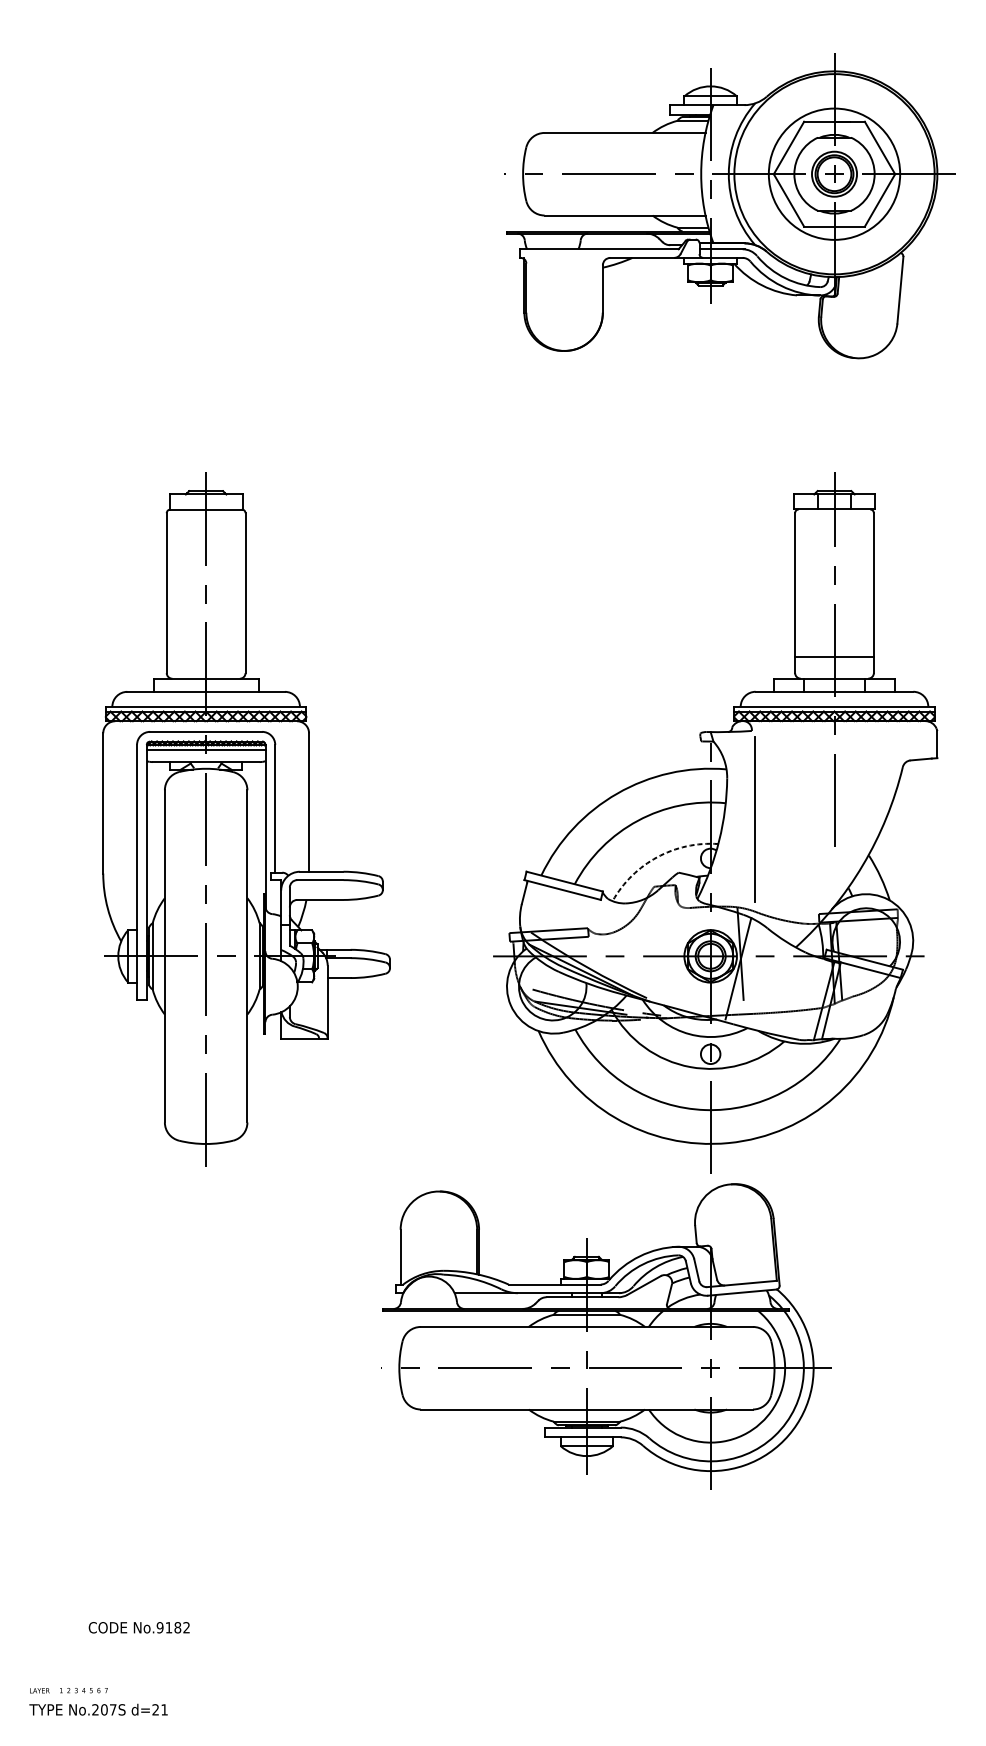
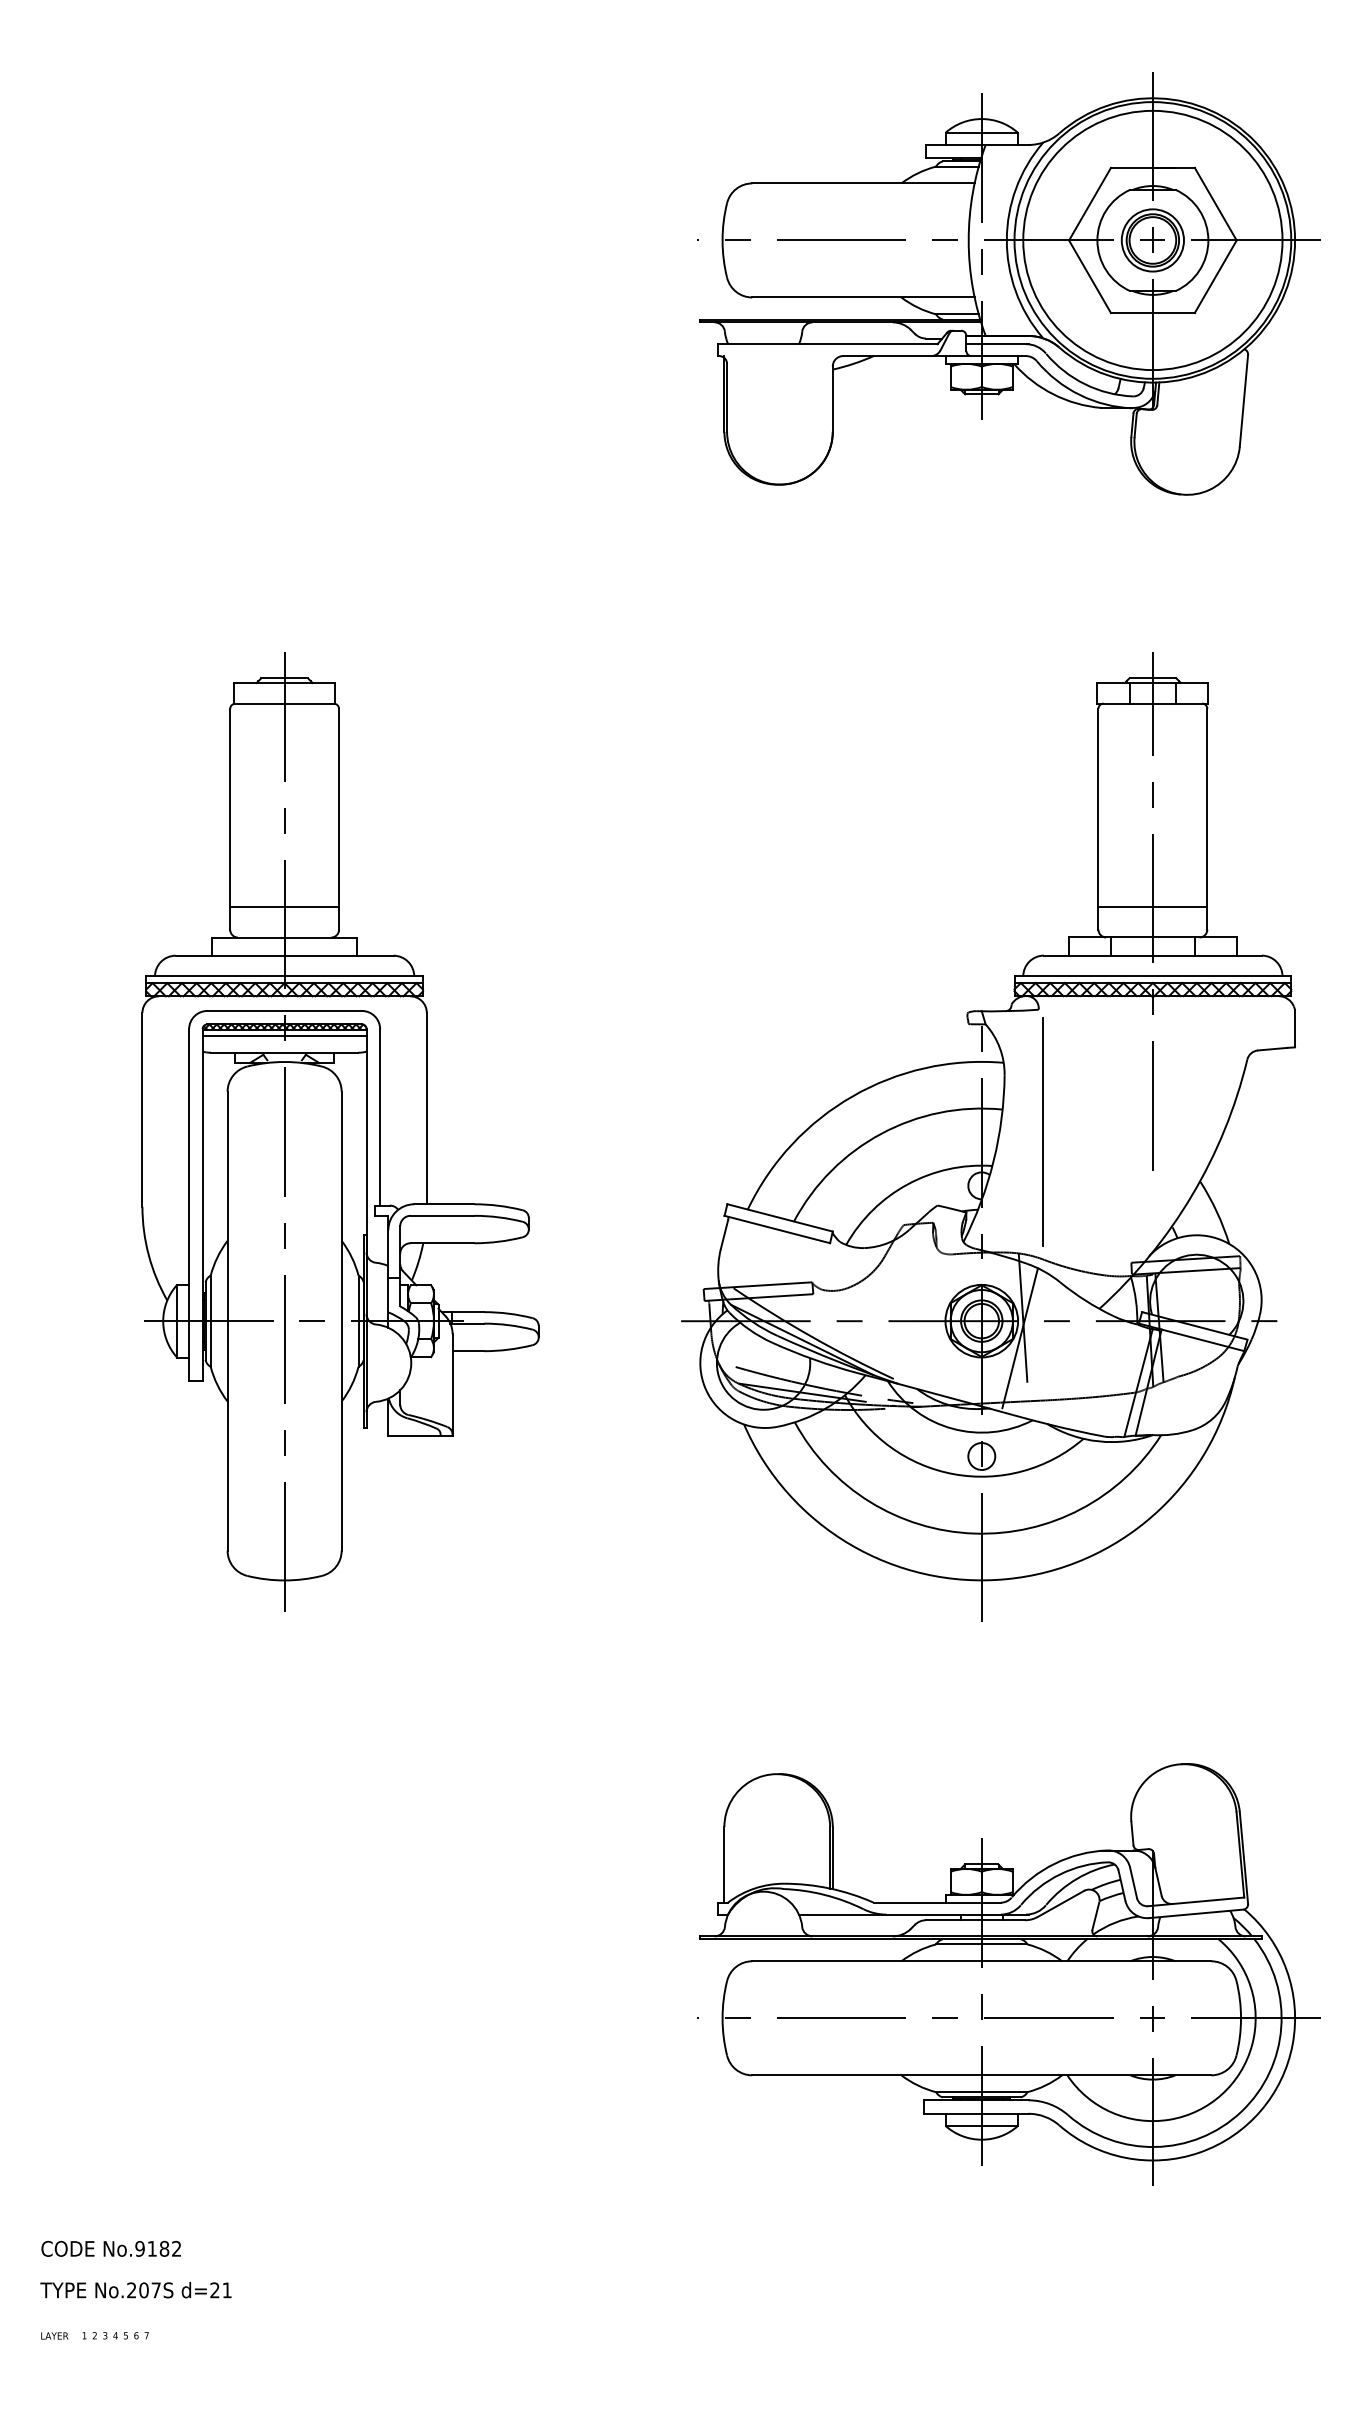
circle: (834, 174) -> (1152, 240), size x1.43
line: (206, 656) -> (284, 906), added
arc: (656, 857) -> (907, 1184), dashed -> solid
part: (606, 1336) -> (1008, 1974), moved
text: (138, 1627) -> (110, 2248), moved
text: (98, 1709) -> (135, 2290), moved

